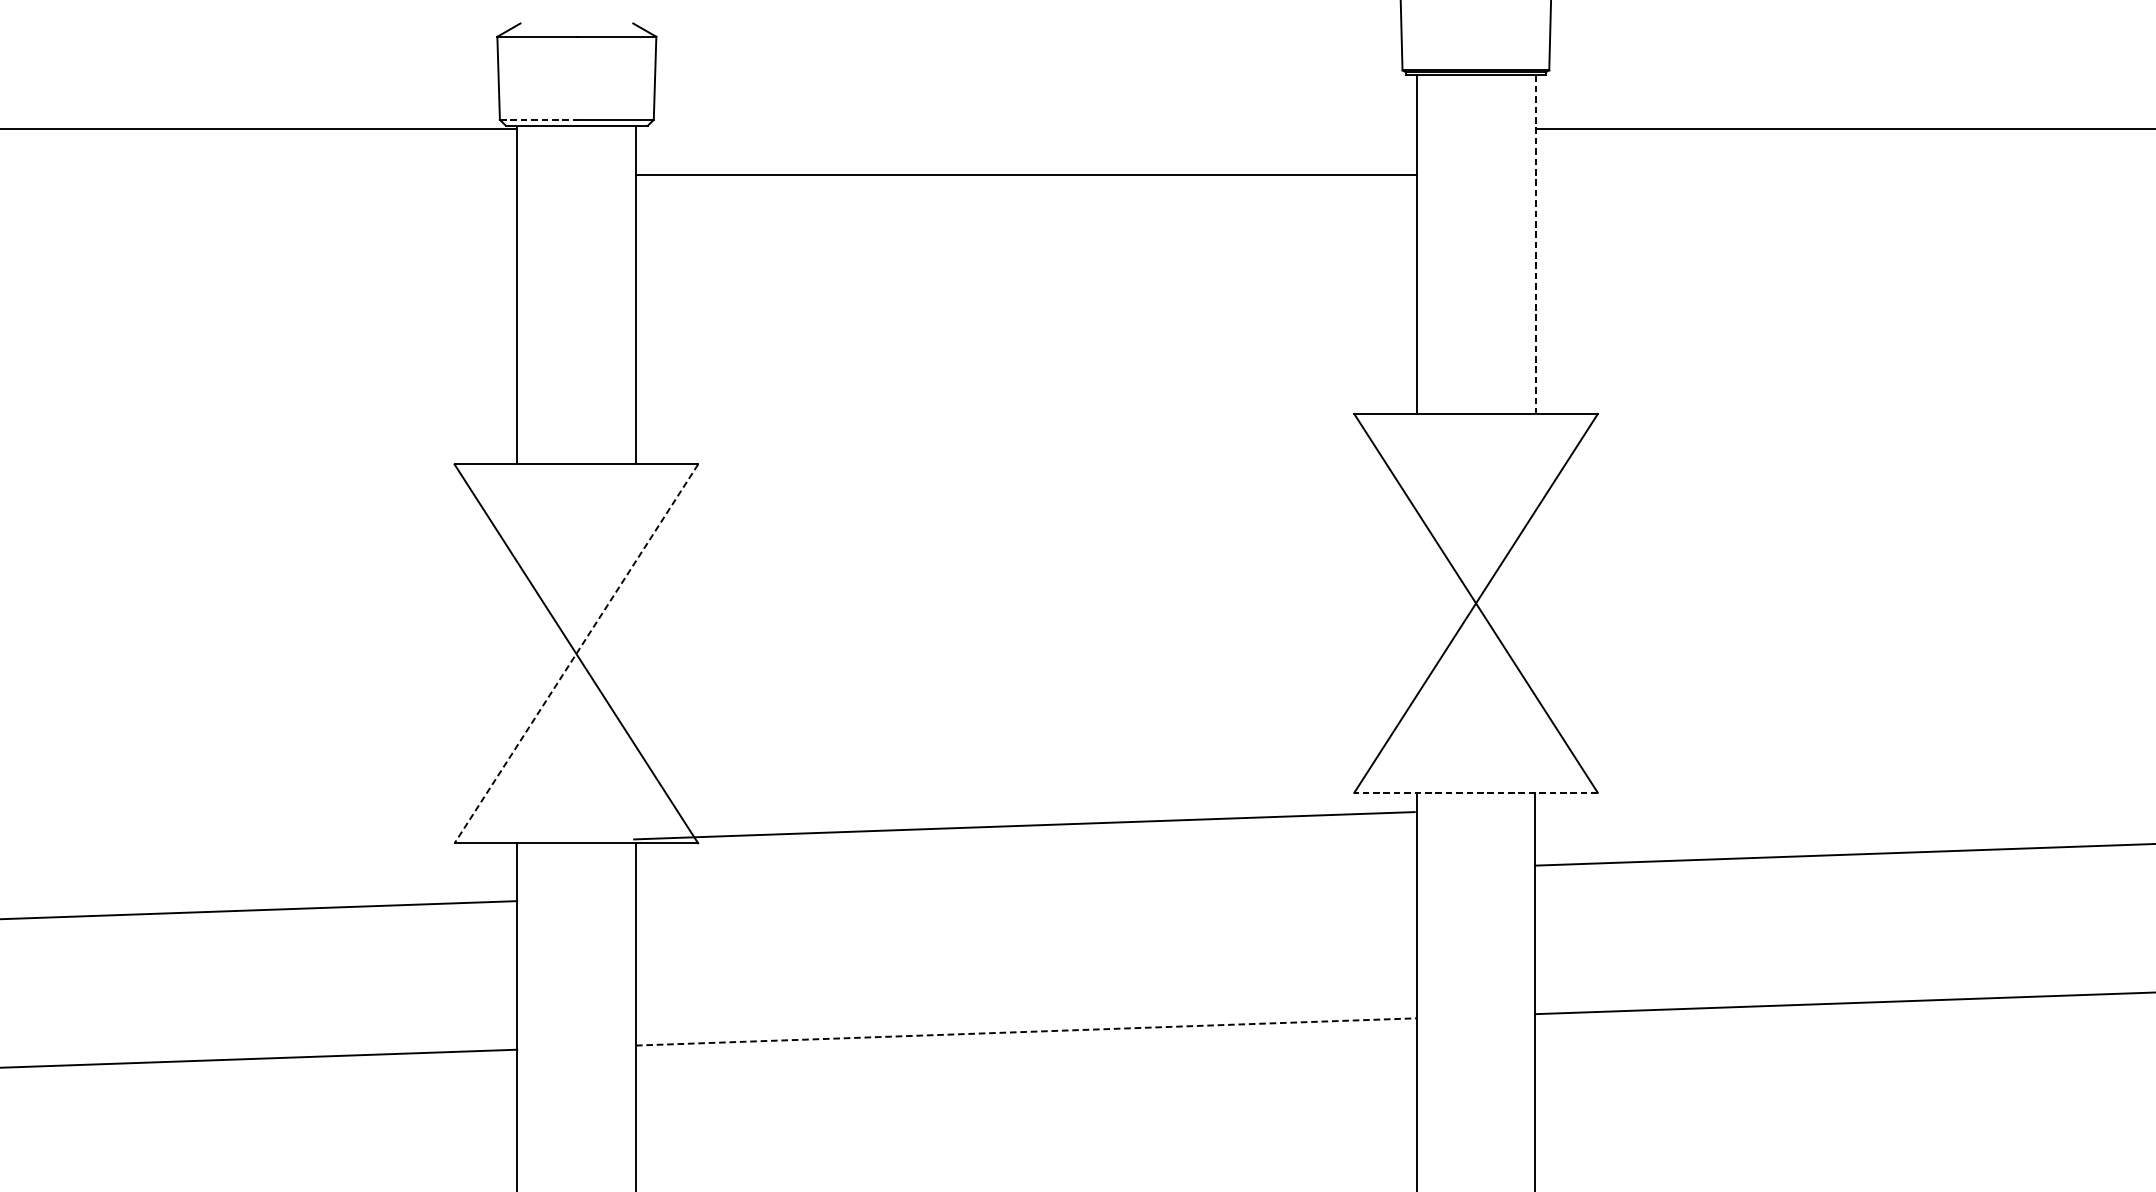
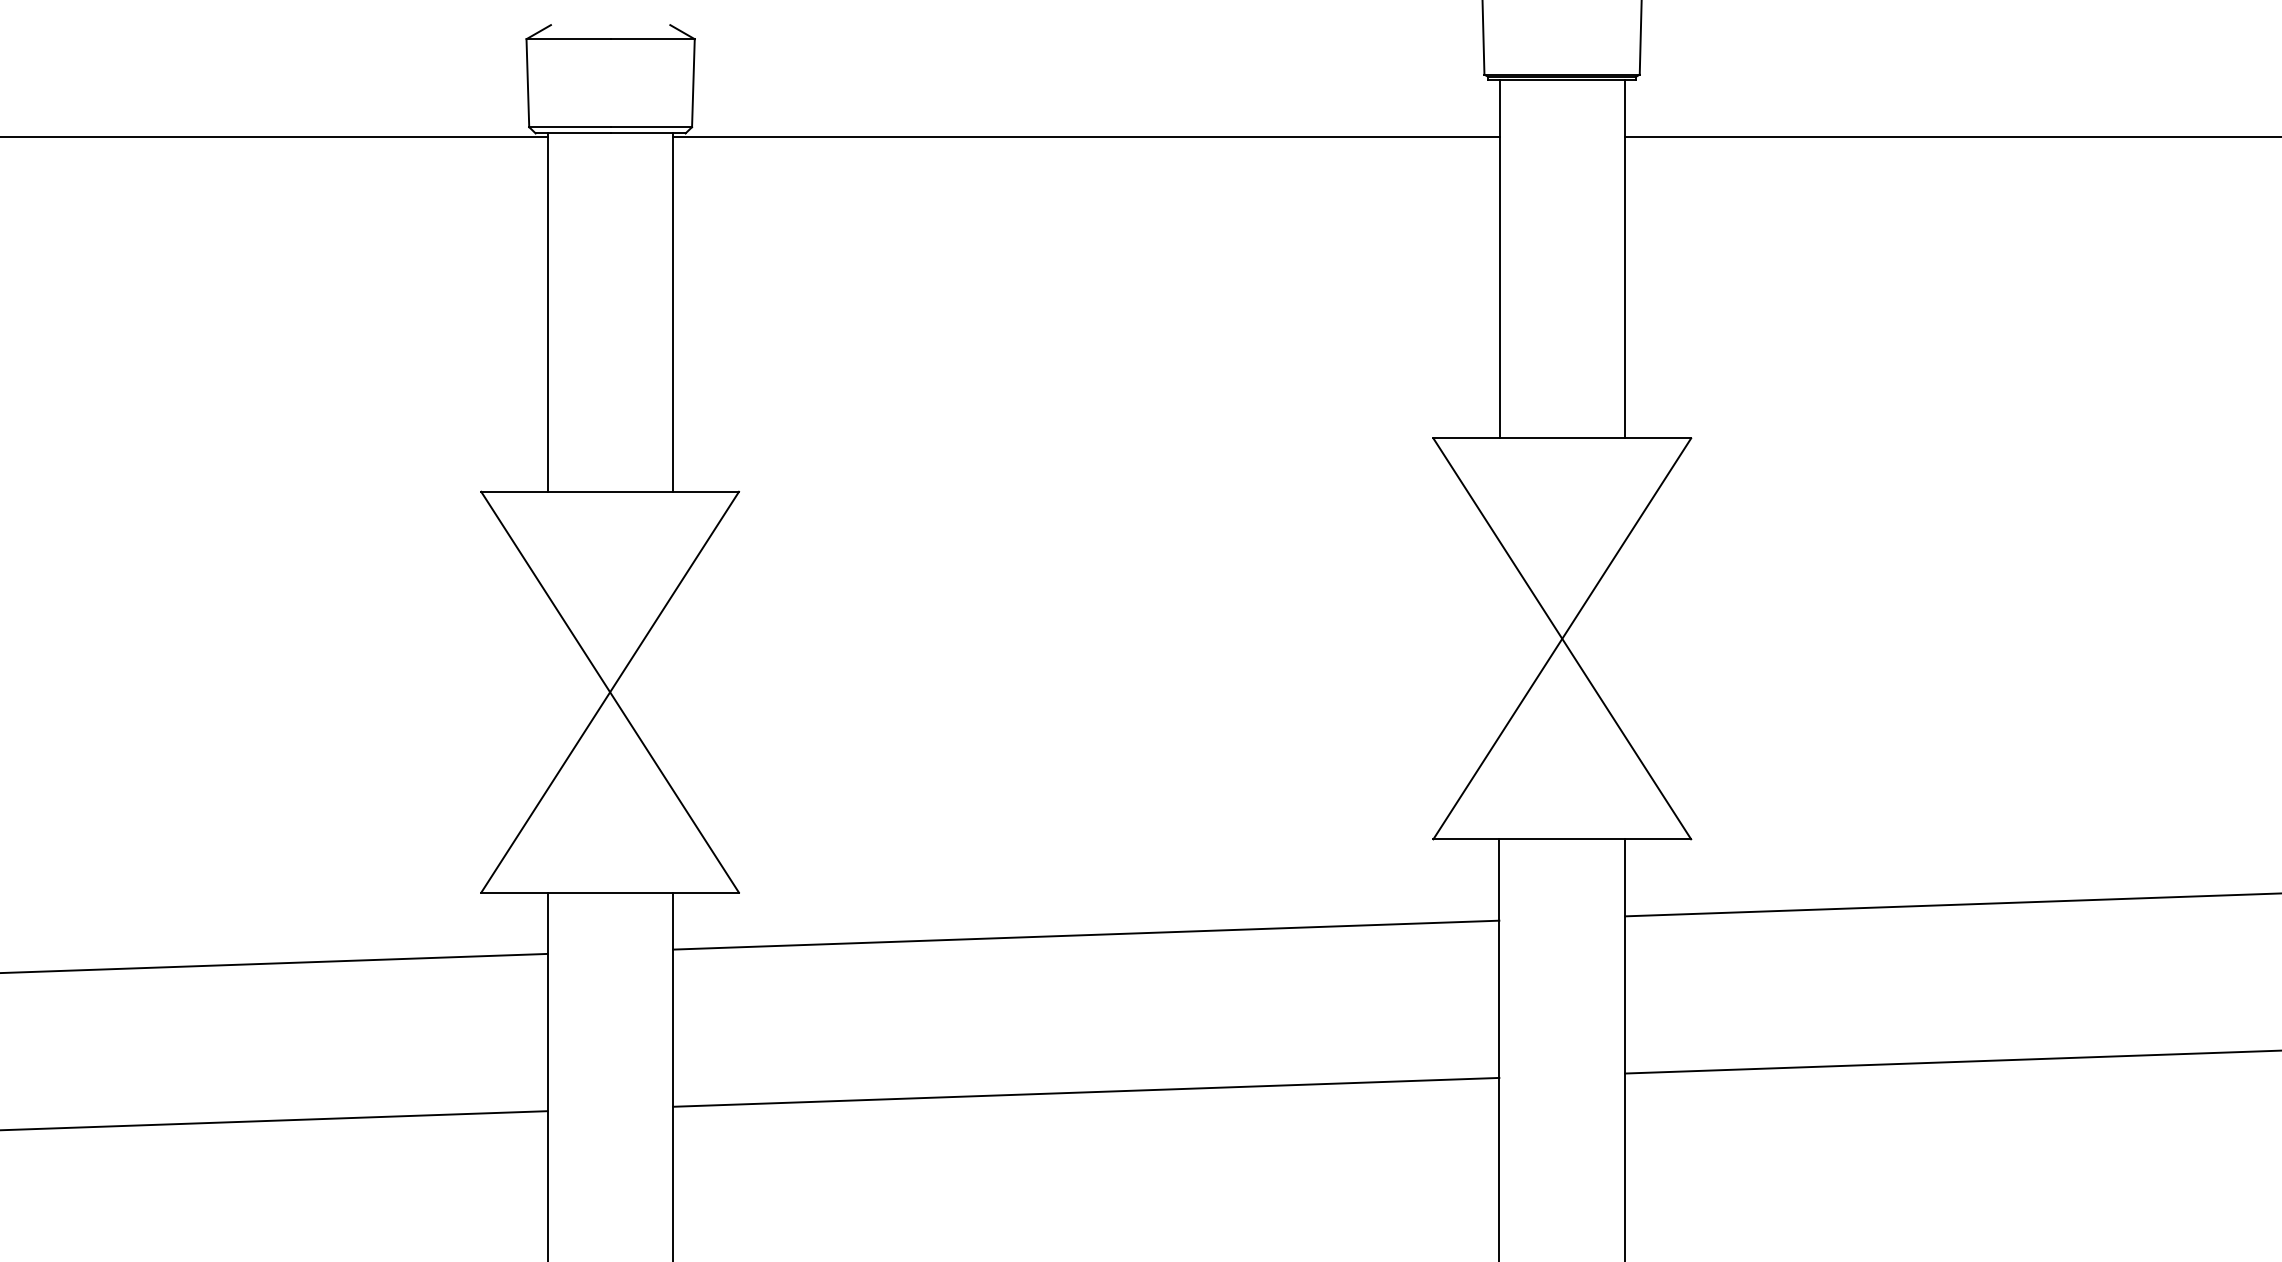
line: (537, 120) -> (569, 127), dashed -> solid
line: (1026, 175) -> (1086, 136), moved
line: (1535, 244) -> (1625, 259), dashed -> solid
line: (575, 654) -> (609, 692), dashed -> solid
line: (1476, 793) -> (1562, 839), dashed -> solid
line: (1024, 825) -> (1086, 934), moved
line: (1026, 1032) -> (1086, 1092), dashed -> solid

